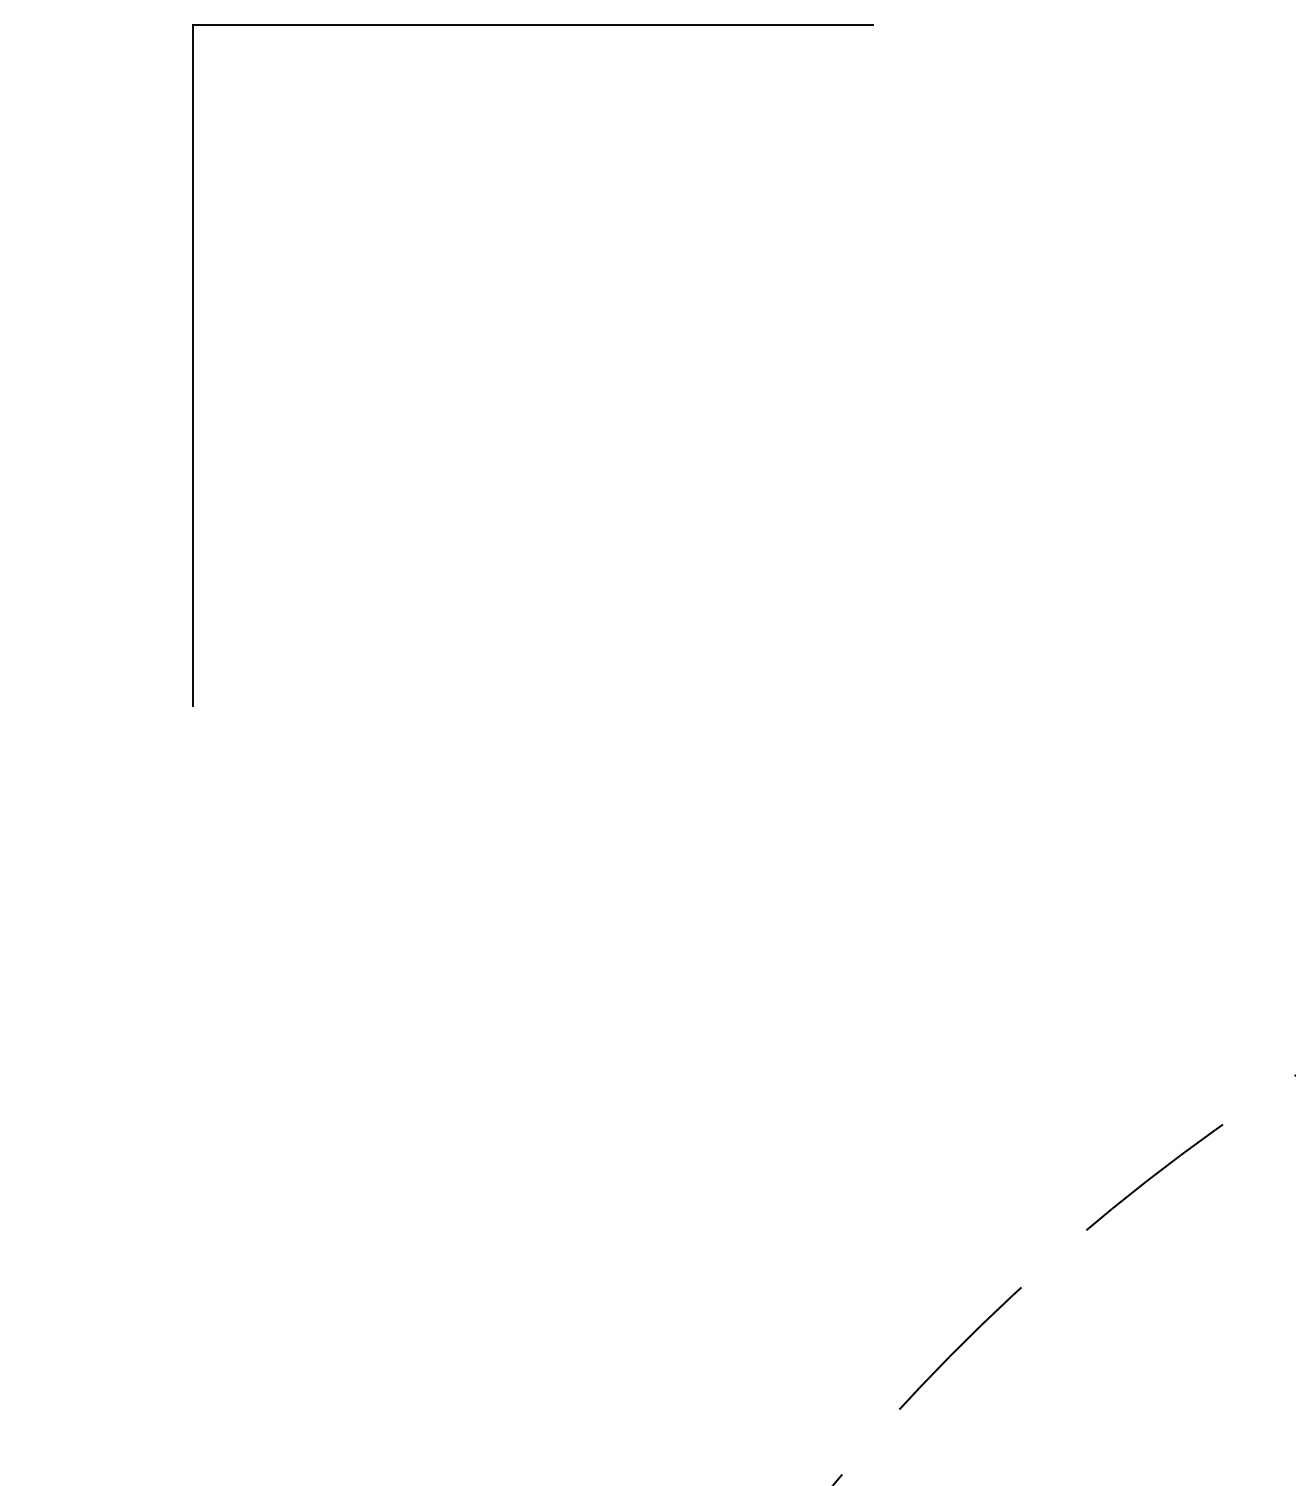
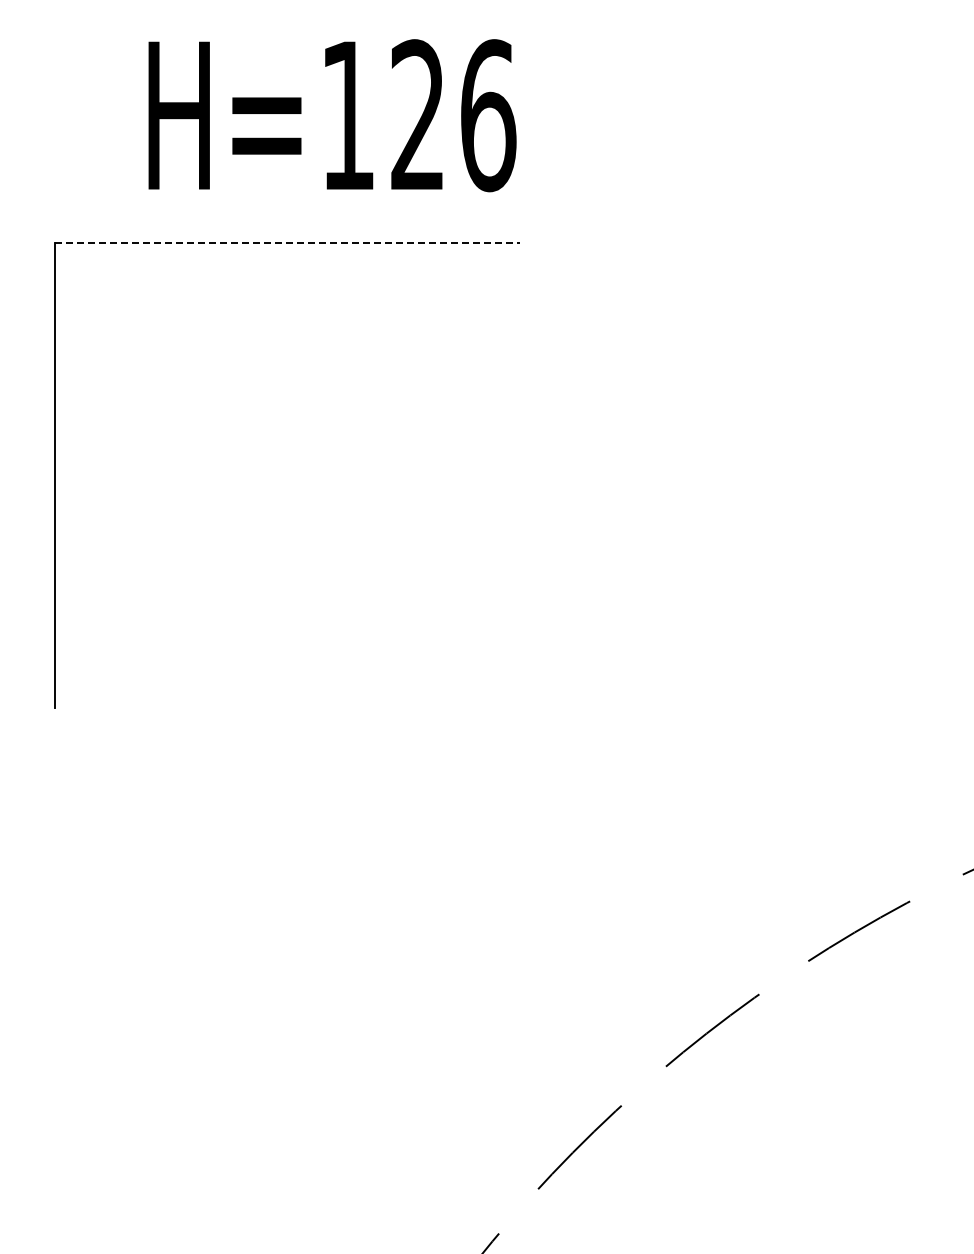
line: (532, 24) -> (287, 242), solid -> dashed

